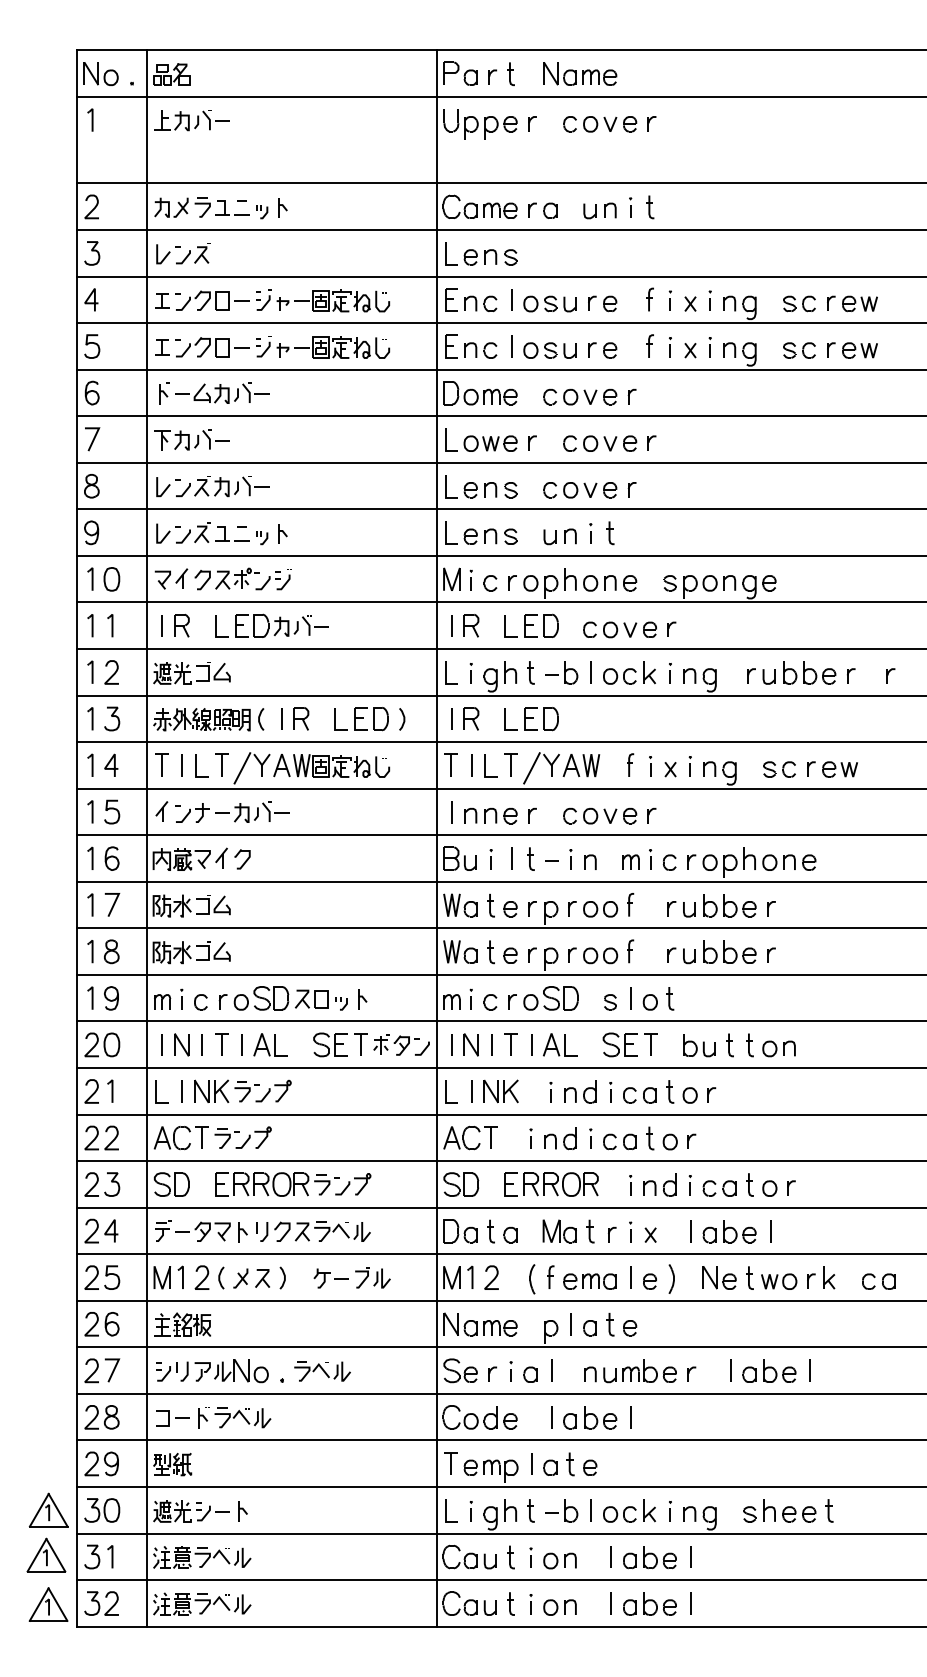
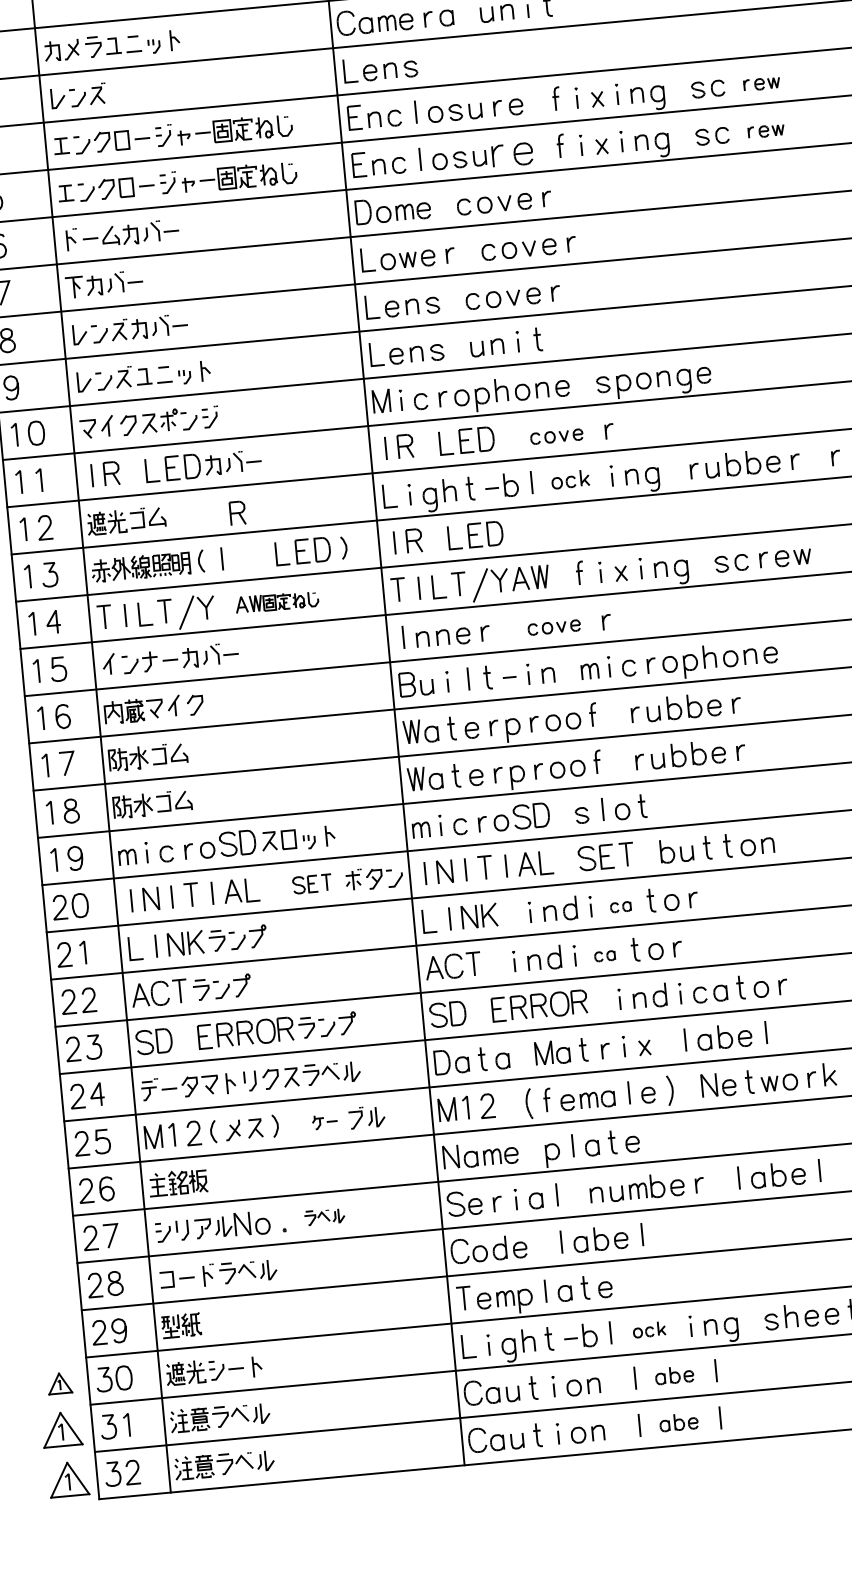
part: (852, 303) -> (761, 83), size x0.7
part: (602, 350) -> (512, 154), size x1.4
part: (852, 350) -> (766, 131), size x0.7
part: (619, 629) -> (556, 436), size x0.7
part: (629, 672) -> (570, 479), size x0.7
part: (301, 718) -> (237, 512), moved
part: (331, 765) -> (276, 601), size x0.7
part: (600, 816) -> (554, 627), size x0.7
part: (340, 1044) -> (312, 883), size x0.7
part: (639, 1095) -> (620, 907), size x0.6
part: (619, 1141) -> (604, 955), size x0.6
part: (330, 1278) -> (324, 1122), size x0.7
part: (322, 1371) -> (324, 1217), size x0.7
part: (48, 1509) -> (59, 1382), size x0.6
part: (629, 1510) -> (649, 1329), size x0.6
part: (649, 1557) -> (674, 1375), size x0.7
part: (649, 1603) -> (678, 1421), size x0.7

